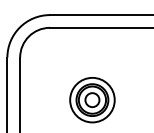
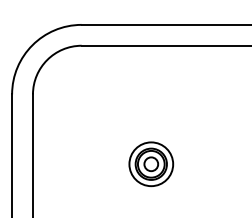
part: (92, 100) -> (151, 164), size x0.6

